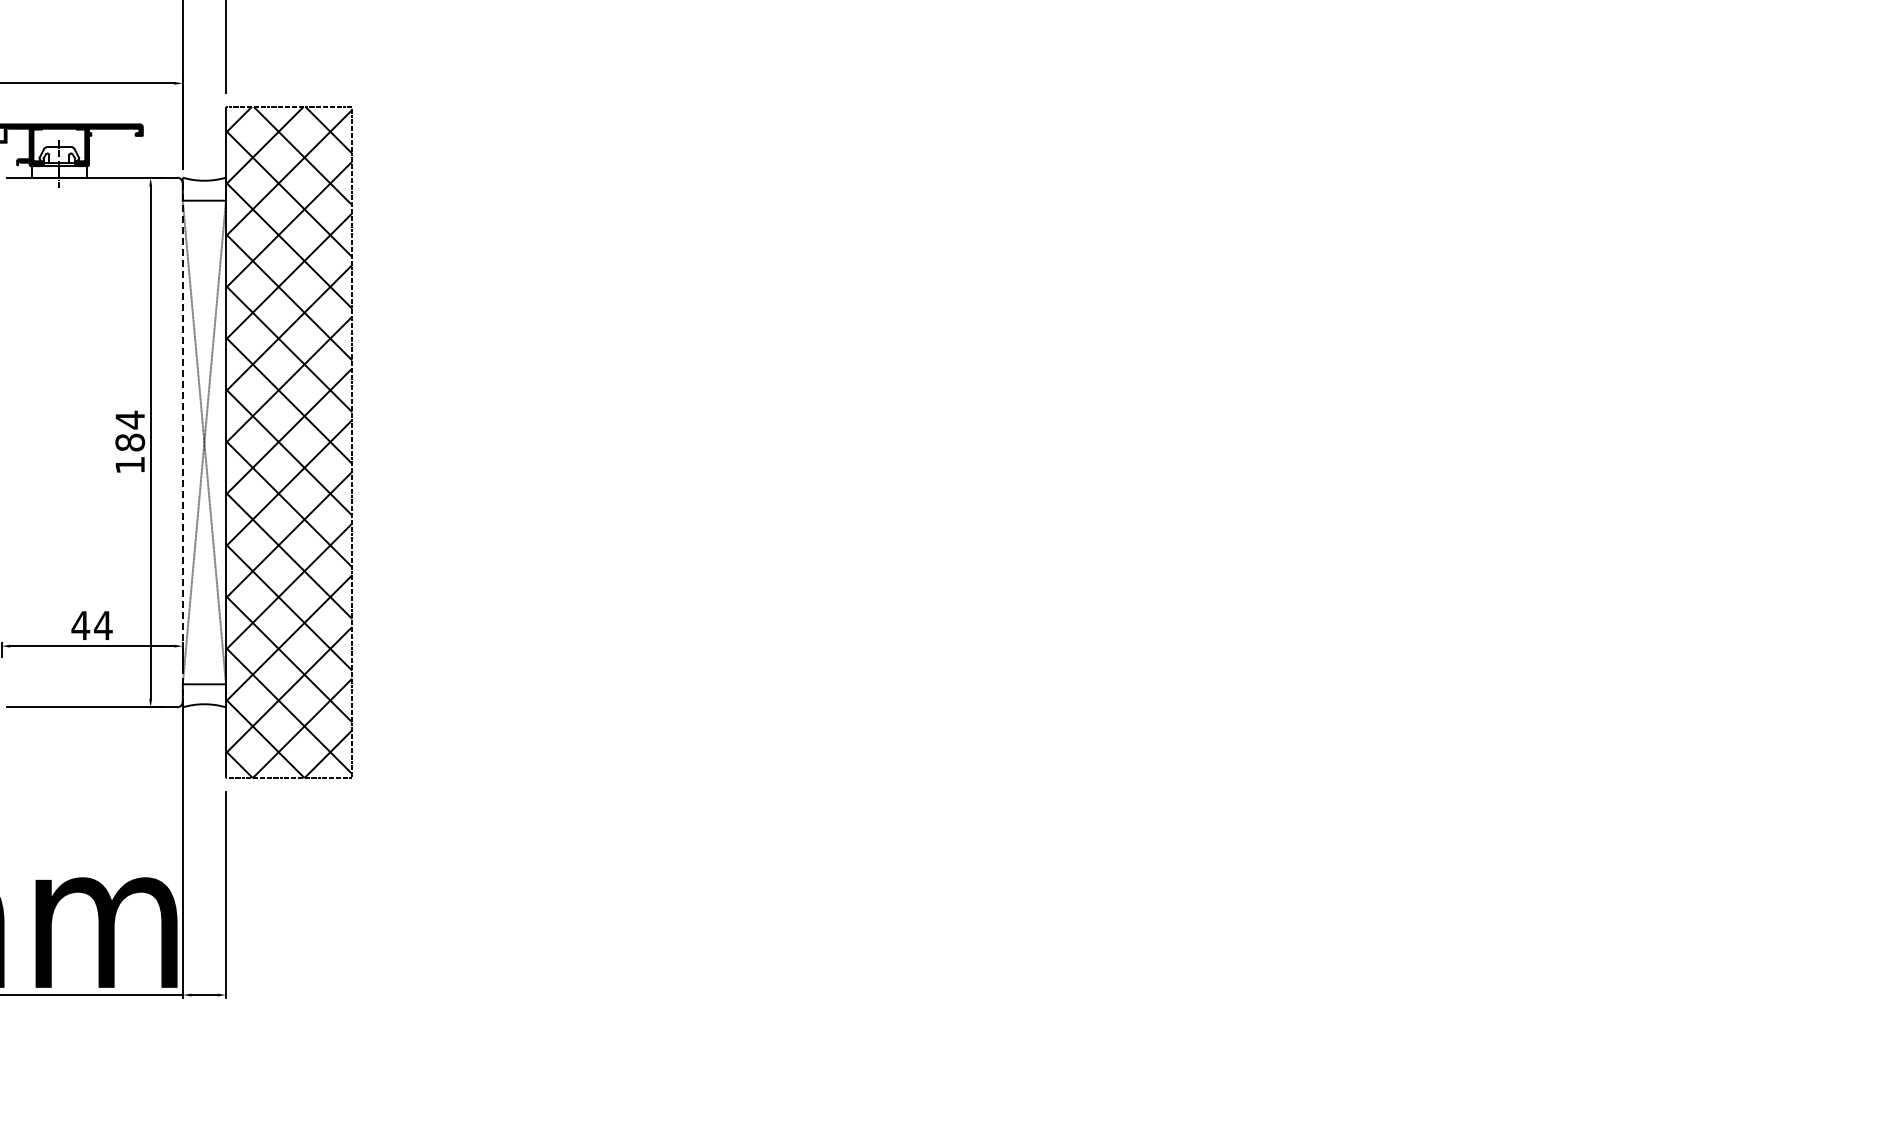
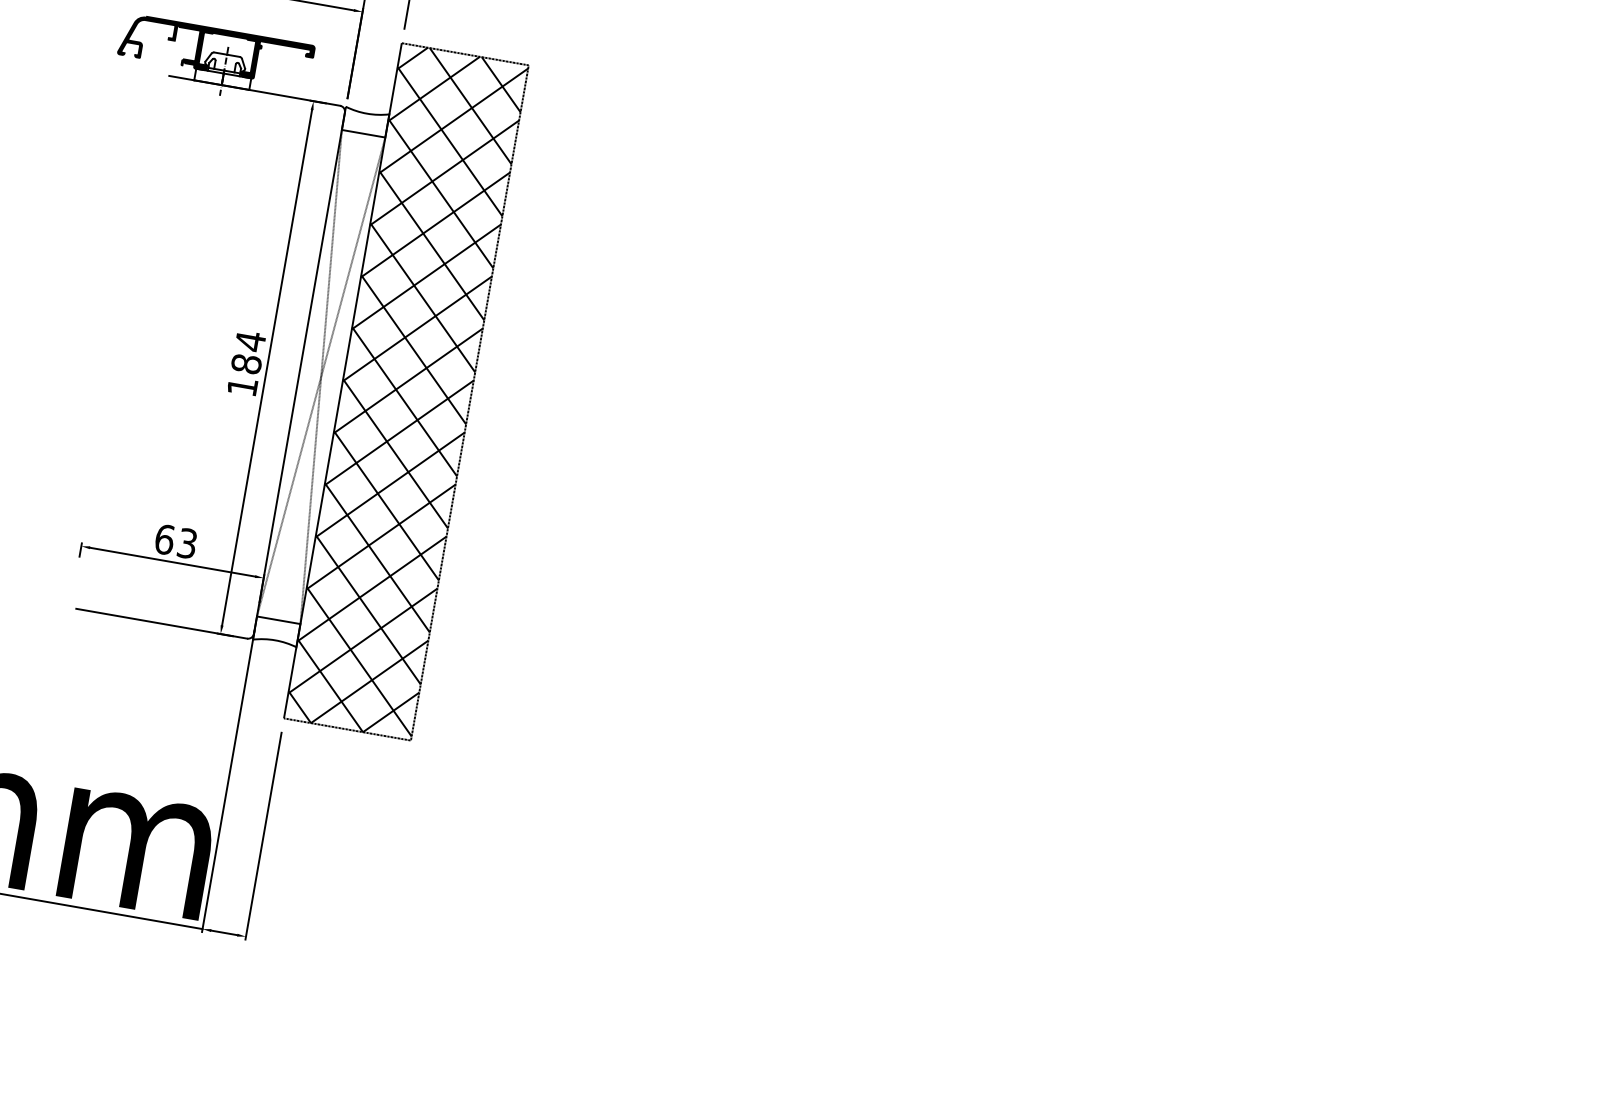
line: (182, 443) -> (298, 374), dashed -> solid
text: (91, 625) -> (175, 541), 44 -> 63

